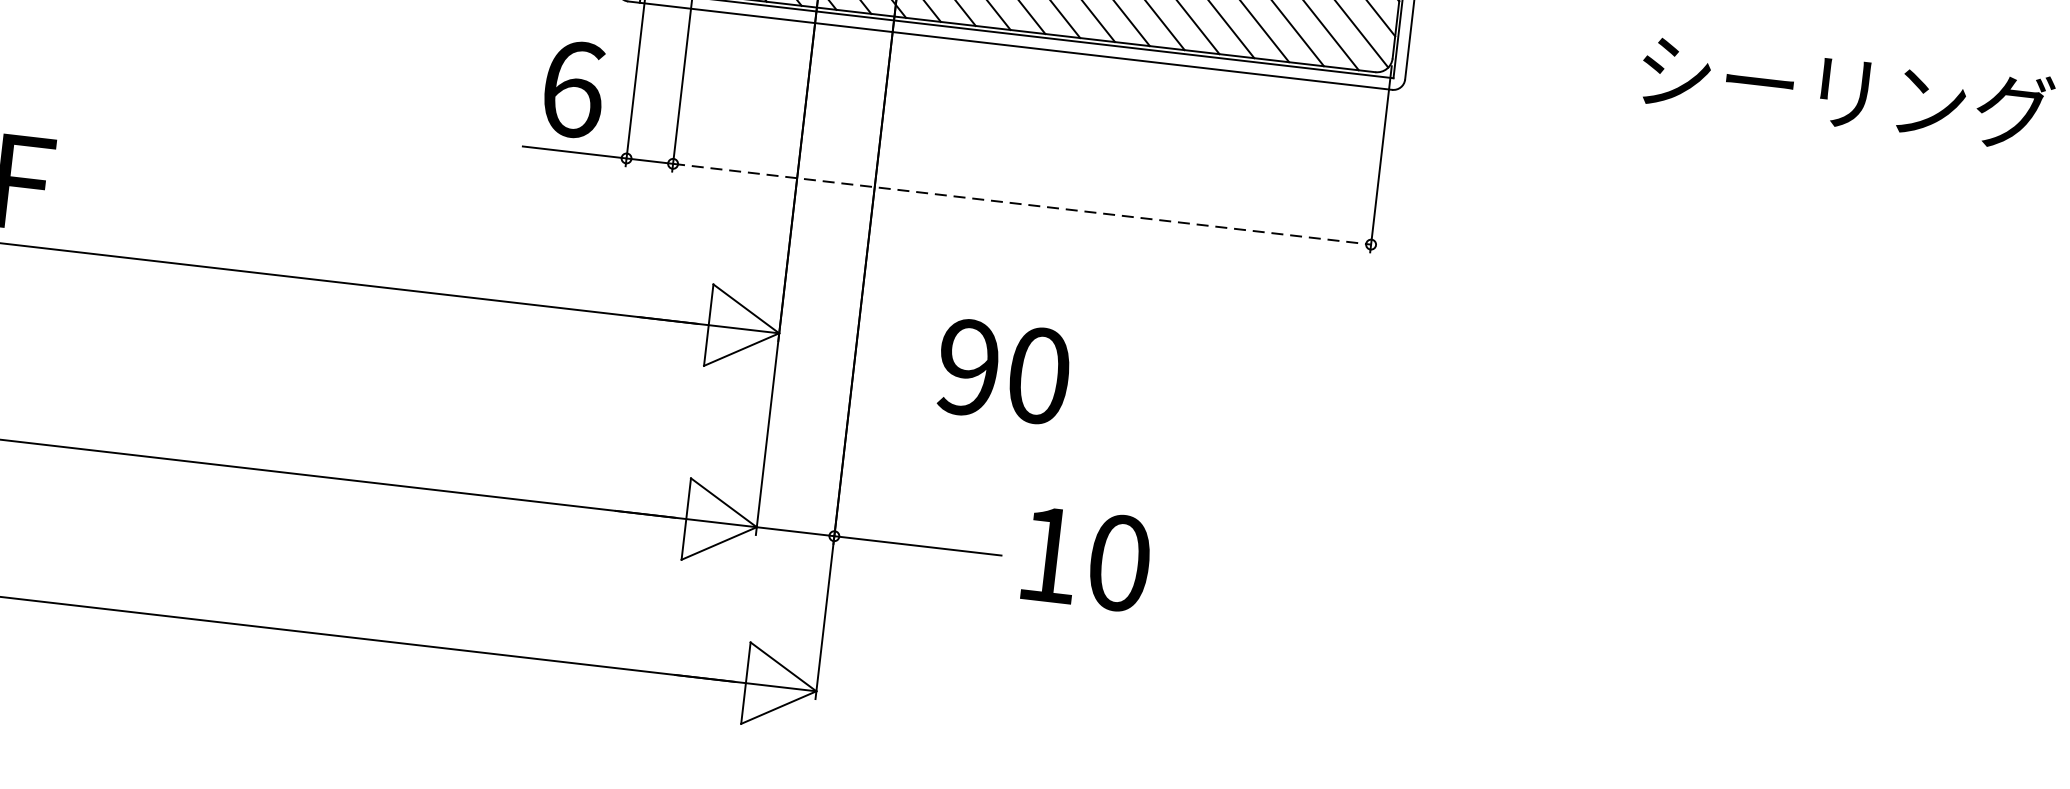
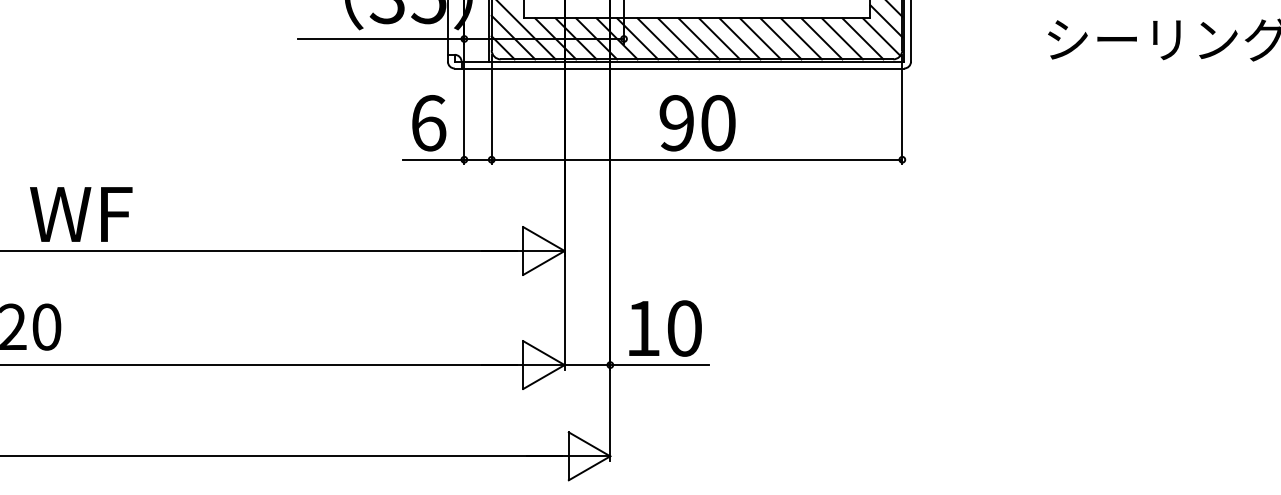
line: (1022, 203) -> (697, 159), dashed -> solid
text: (1003, 372) -> (697, 123), moved
text: (1086, 559) -> (665, 328), moved

